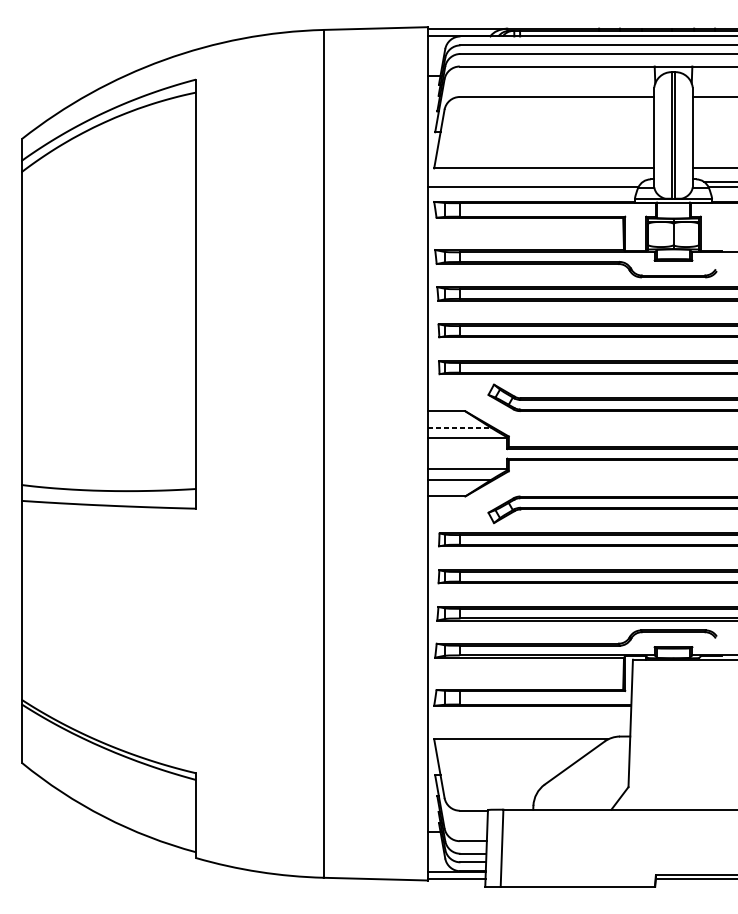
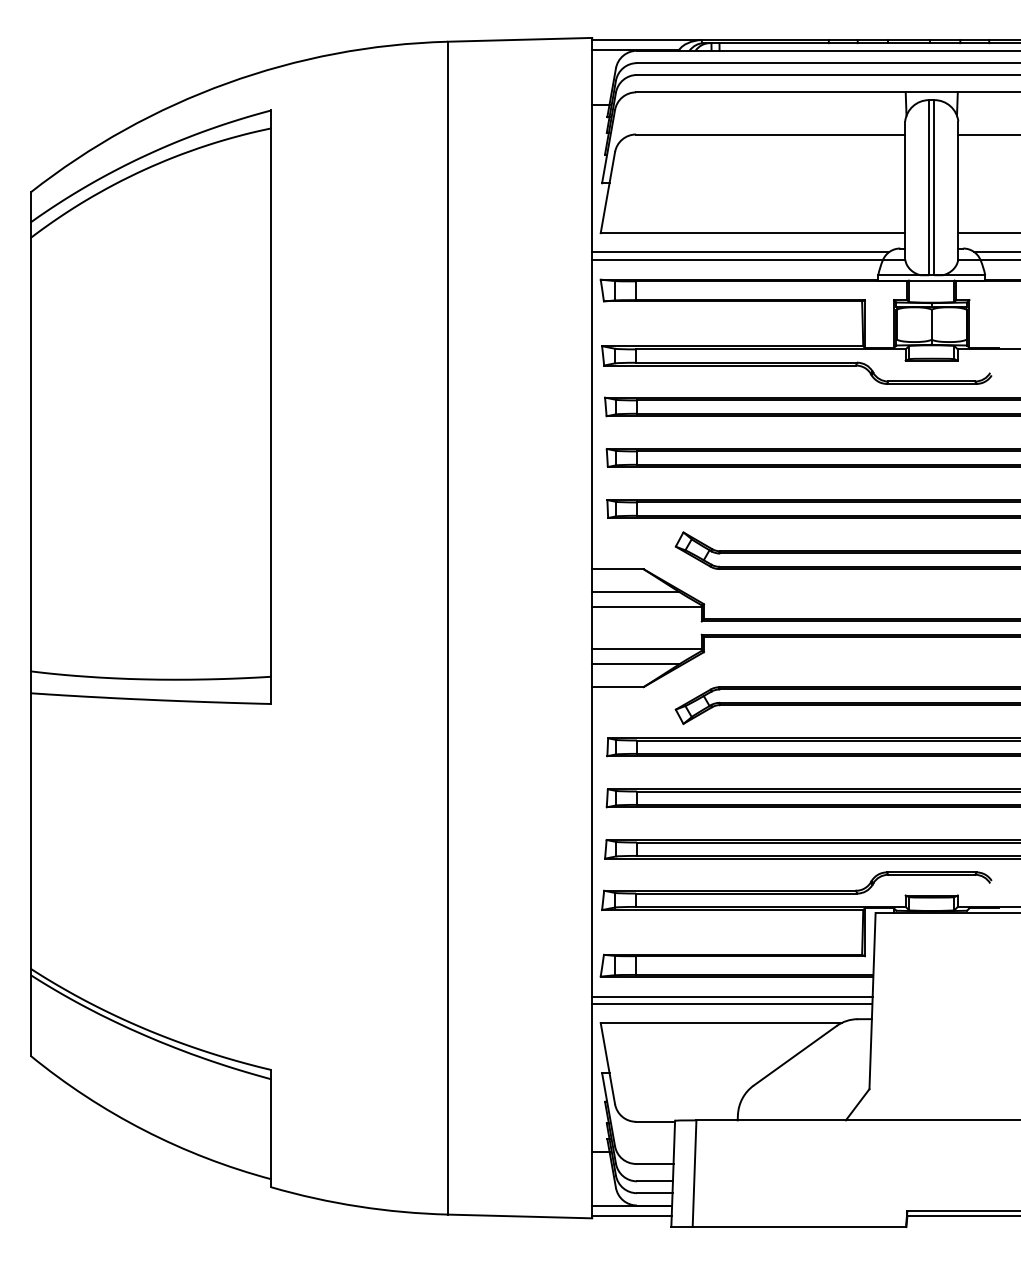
line: (535, 181) -> (740, 251), added
line: (459, 427) -> (635, 591), dashed -> solid
line: (529, 720) -> (732, 996), added
line: (529, 725) -> (732, 1004), added

